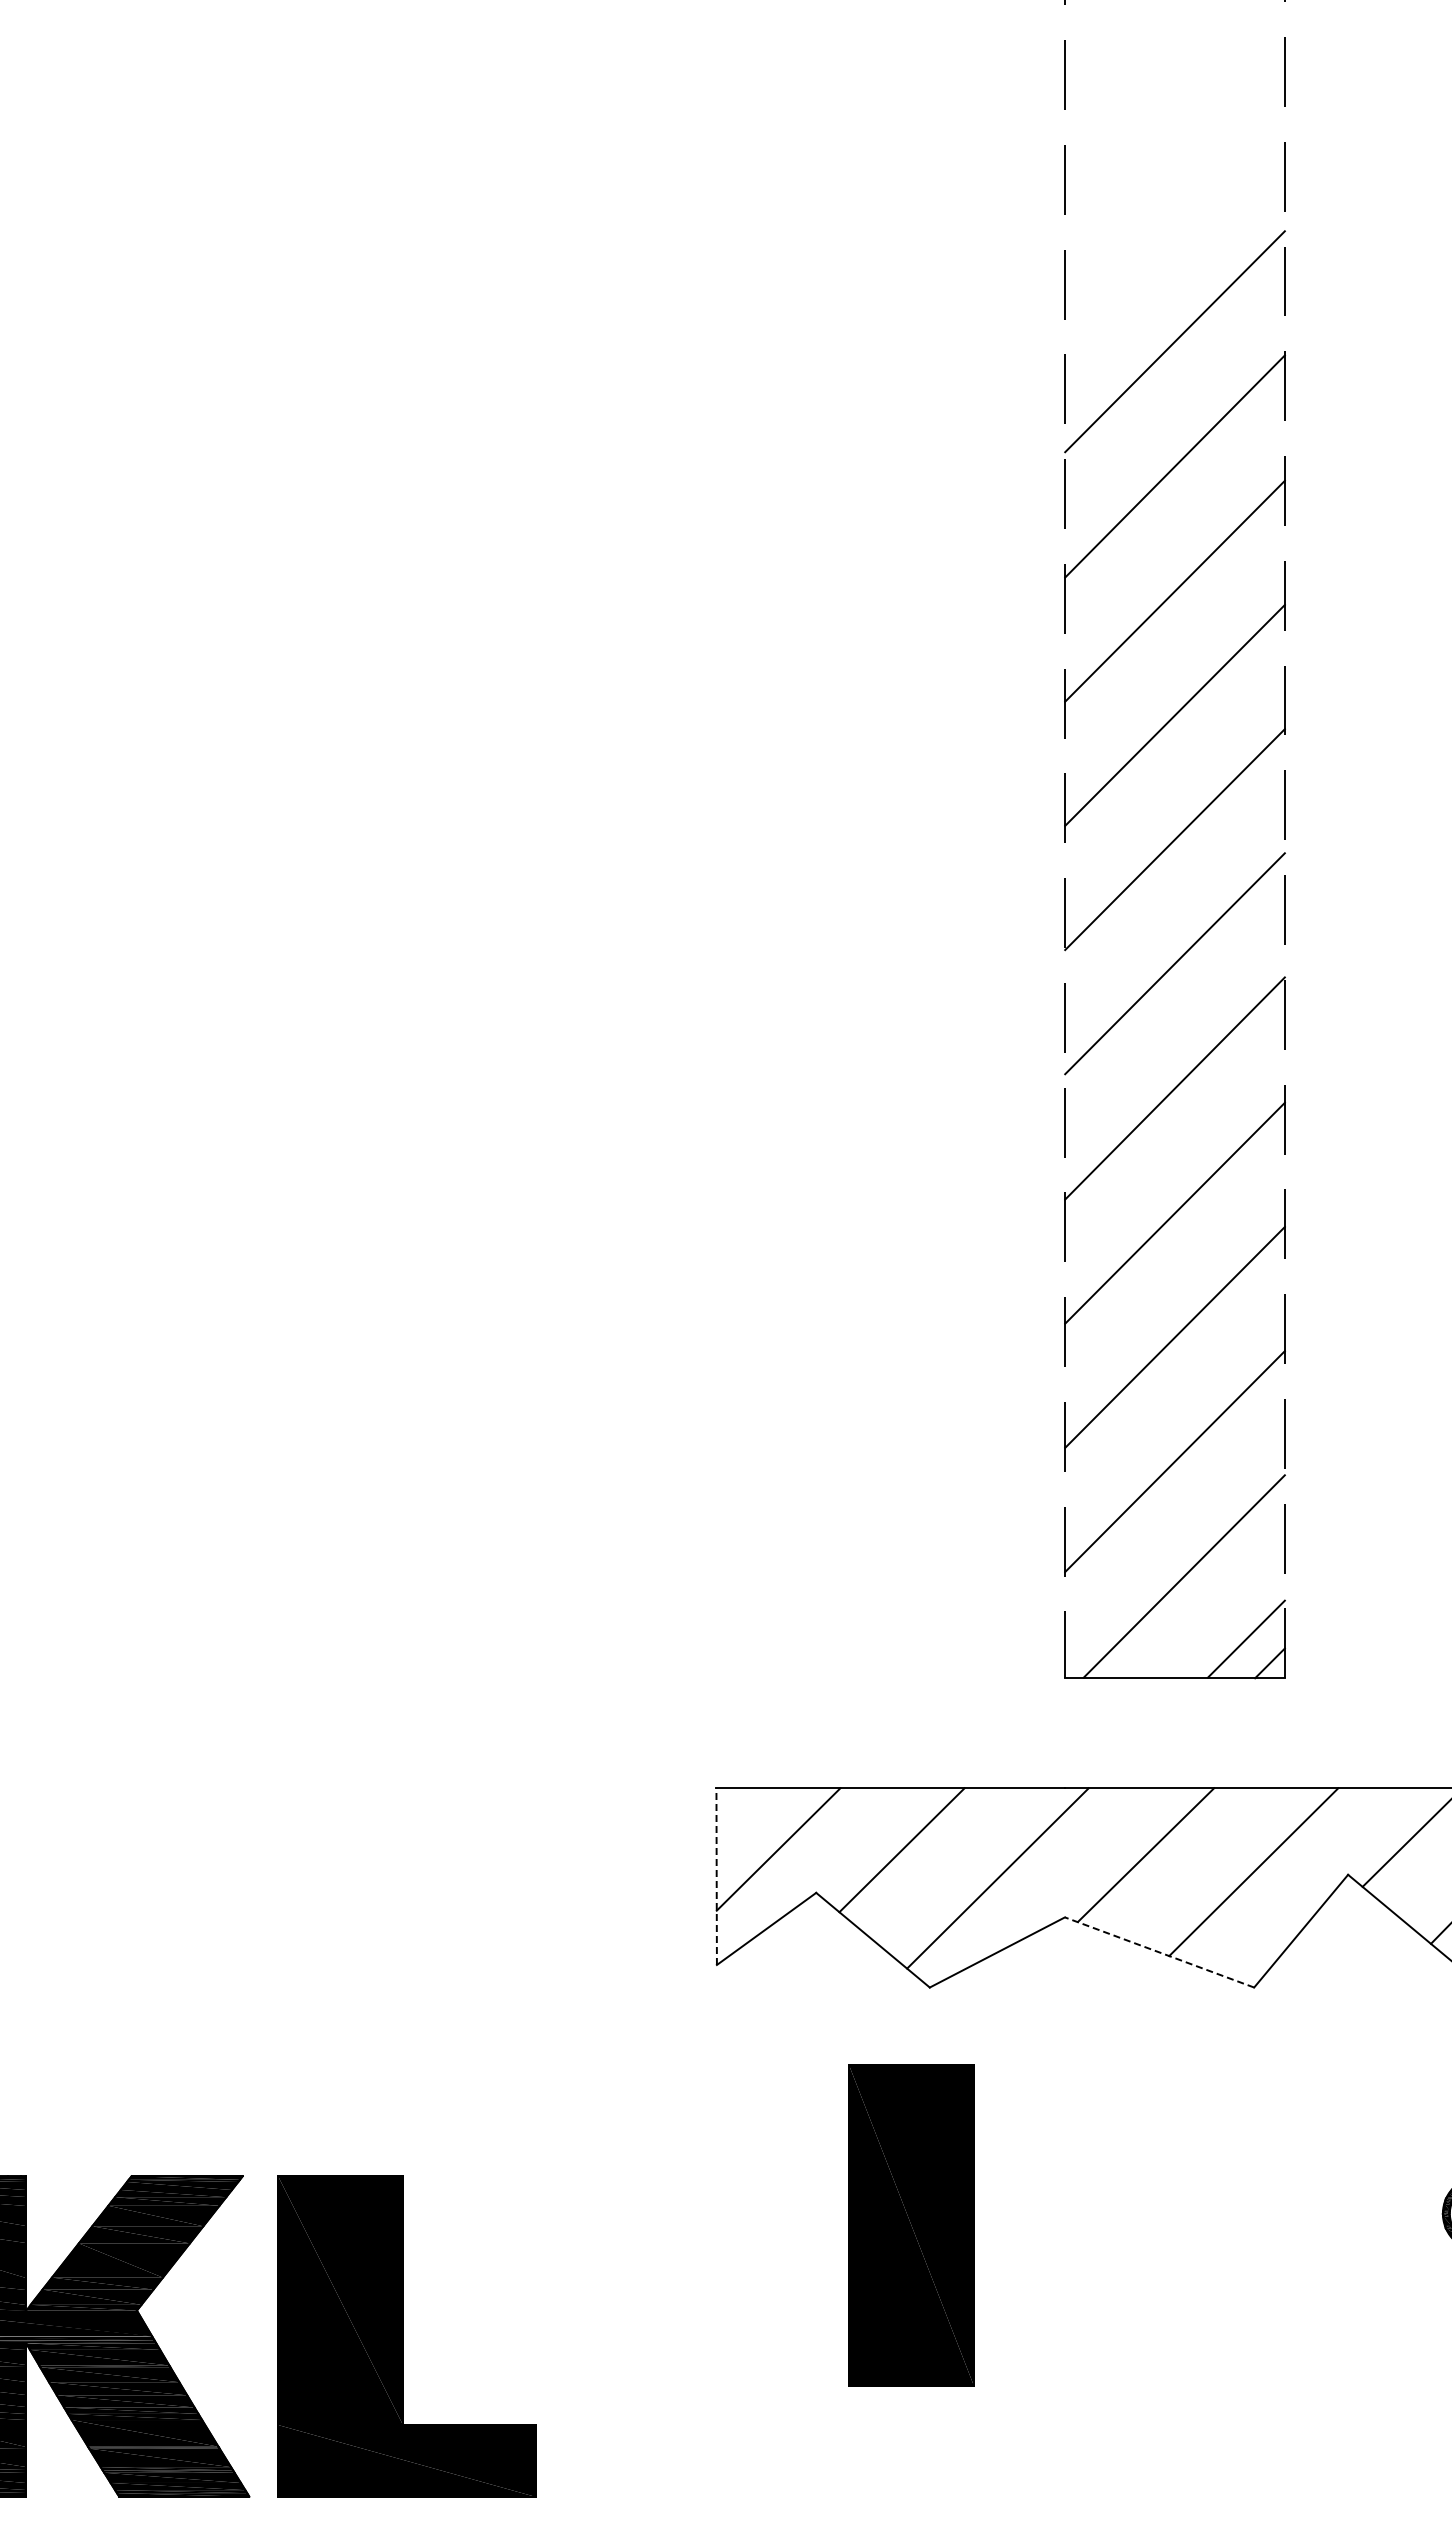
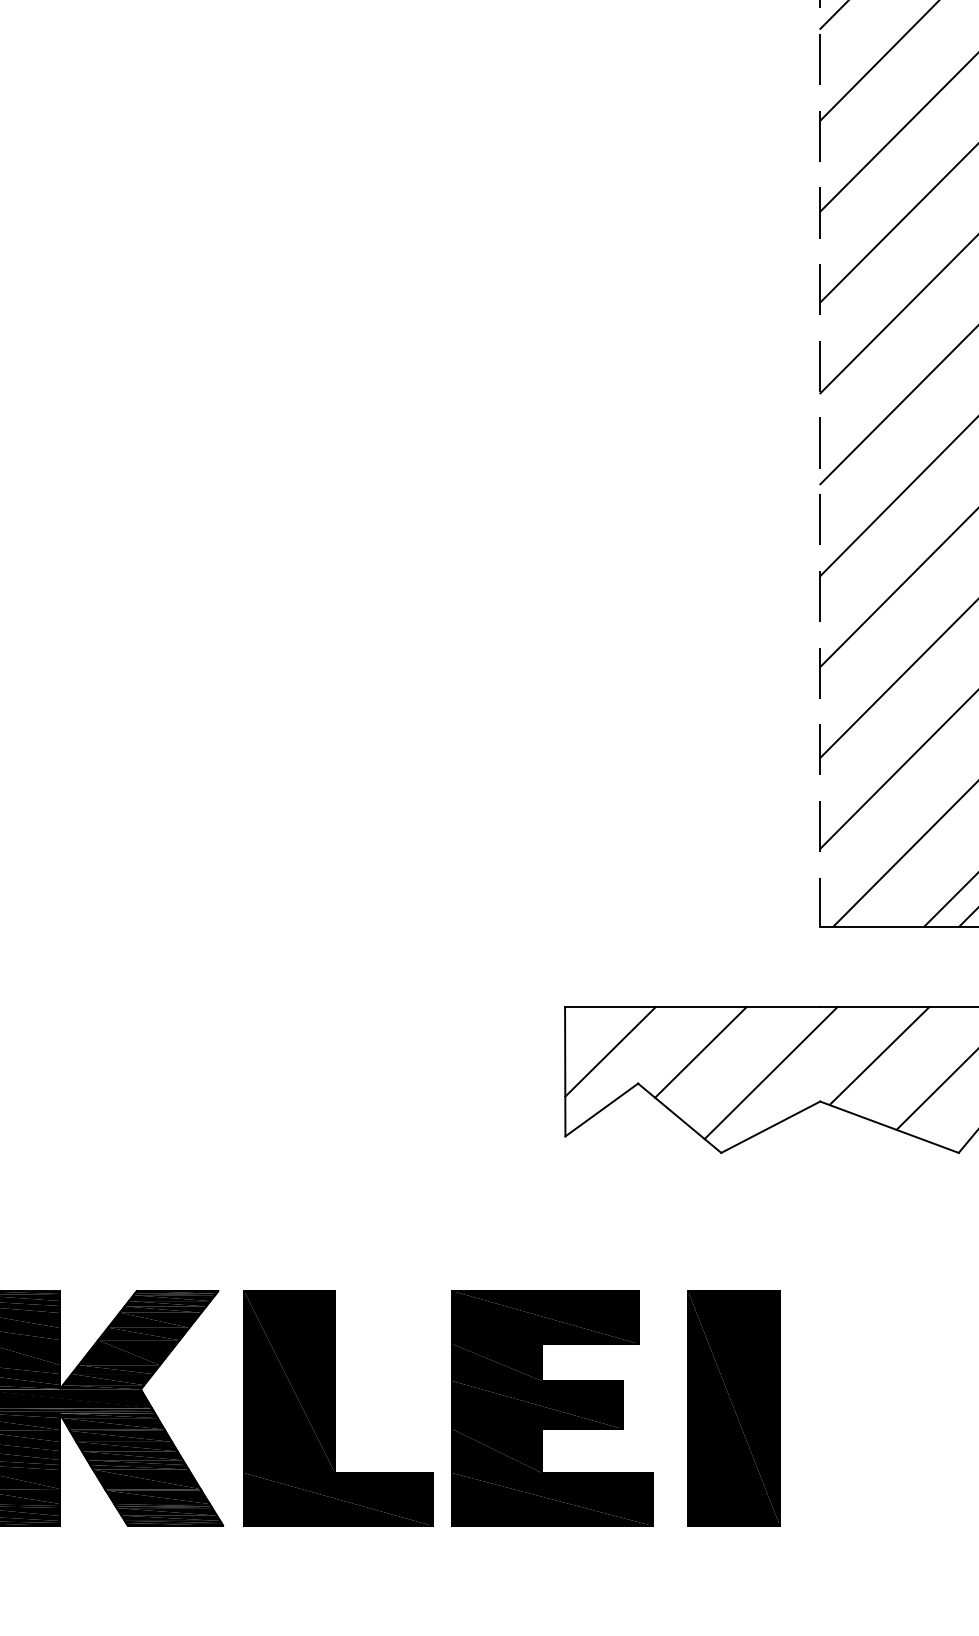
line: (716, 1876) -> (565, 1071), dashed -> solid
line: (1159, 1952) -> (889, 1127), dashed -> solid
part: (911, 2225) -> (734, 1408), moved
part: (698, 2336) -> (551, 1408), added

